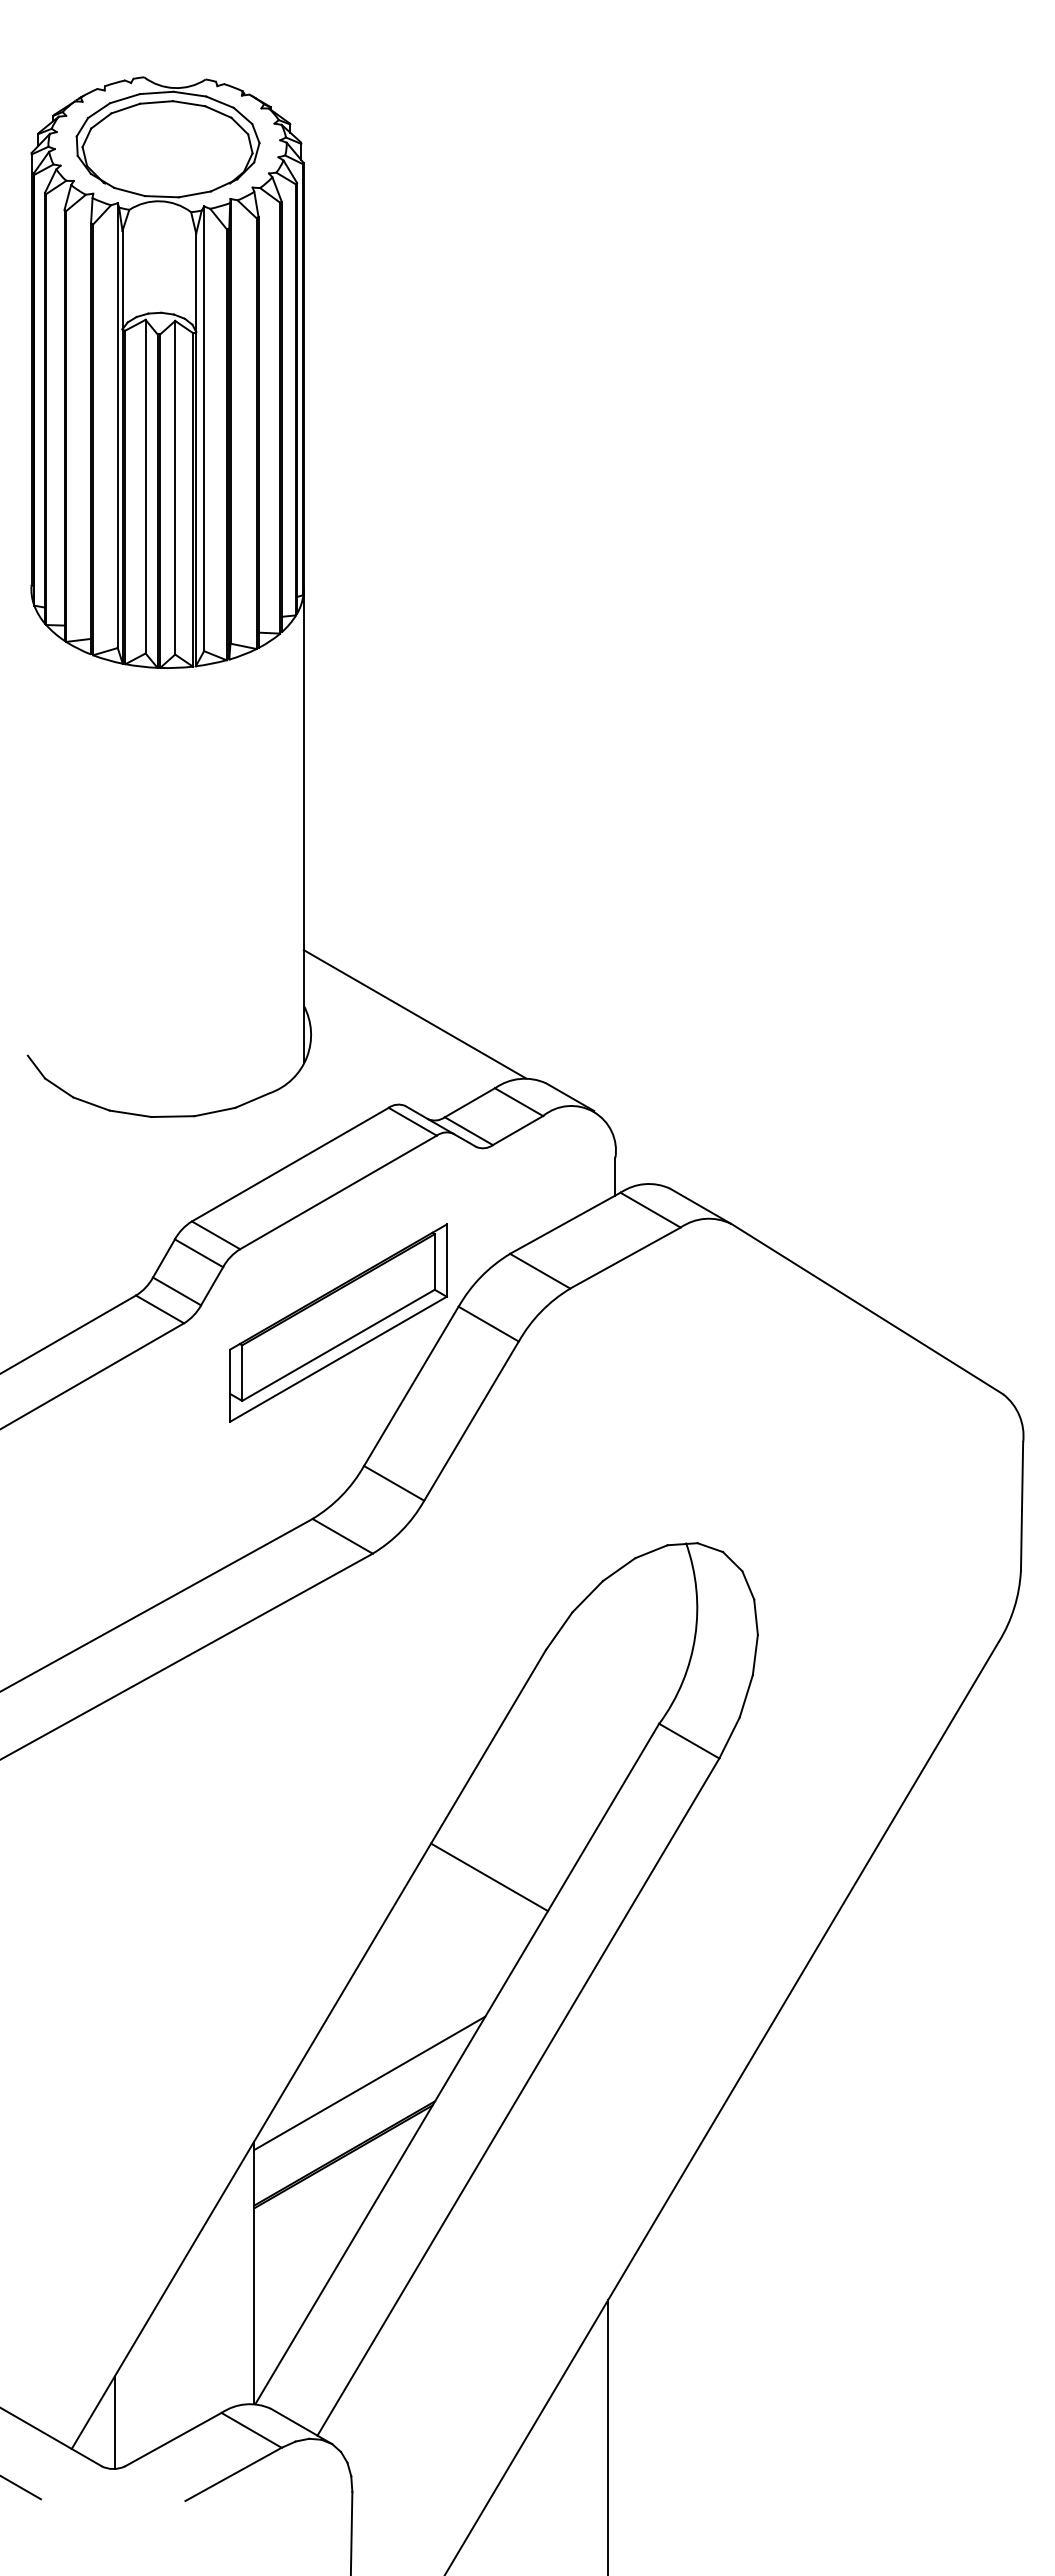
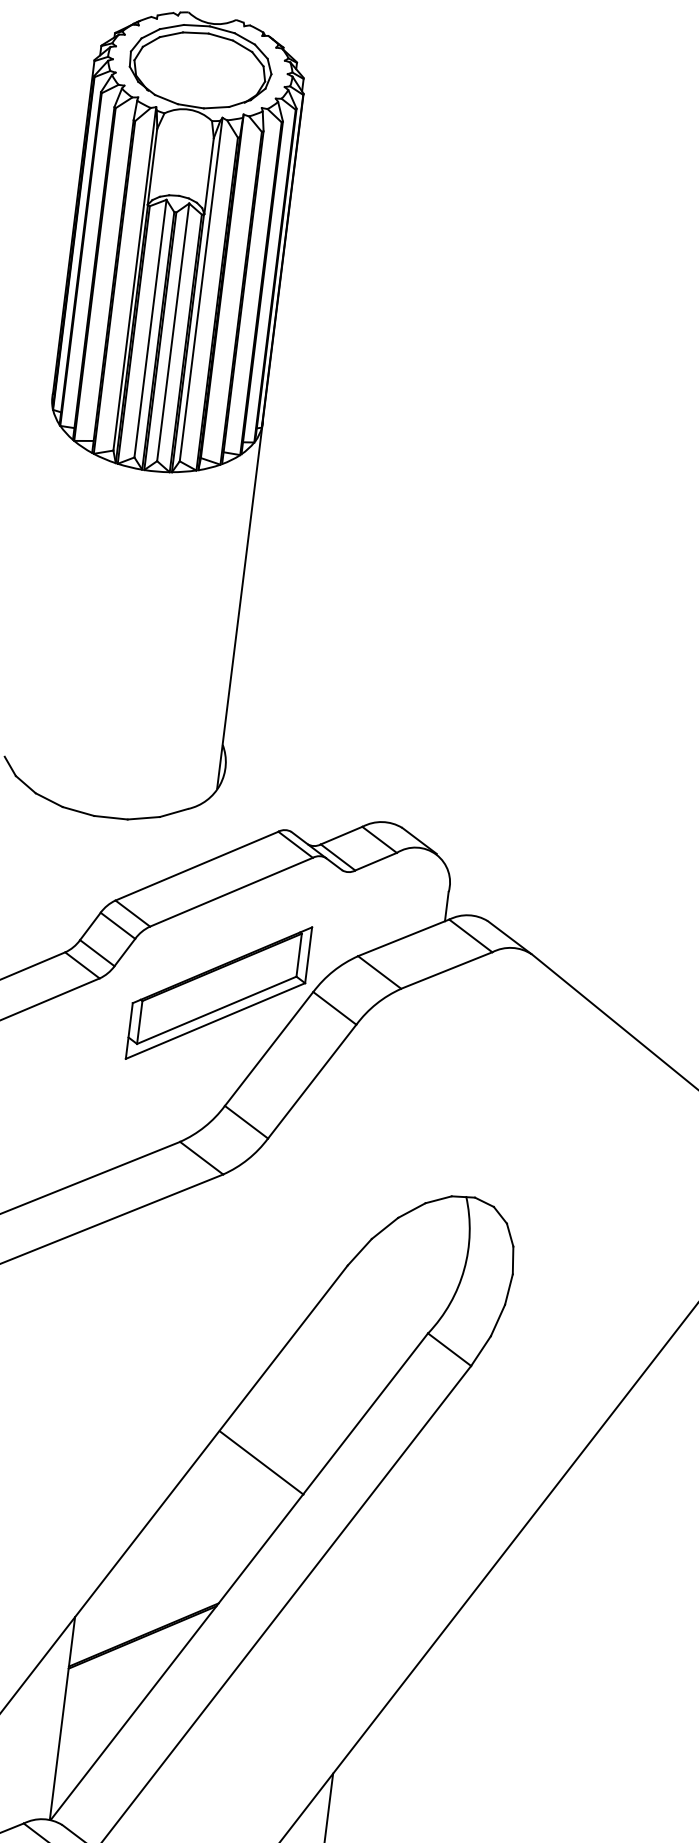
line: (414, 1014) -> (307, 762), removed
line: (489, 1877) -> (261, 1463), moved
line: (369, 2083) -> (169, 1583), removed

